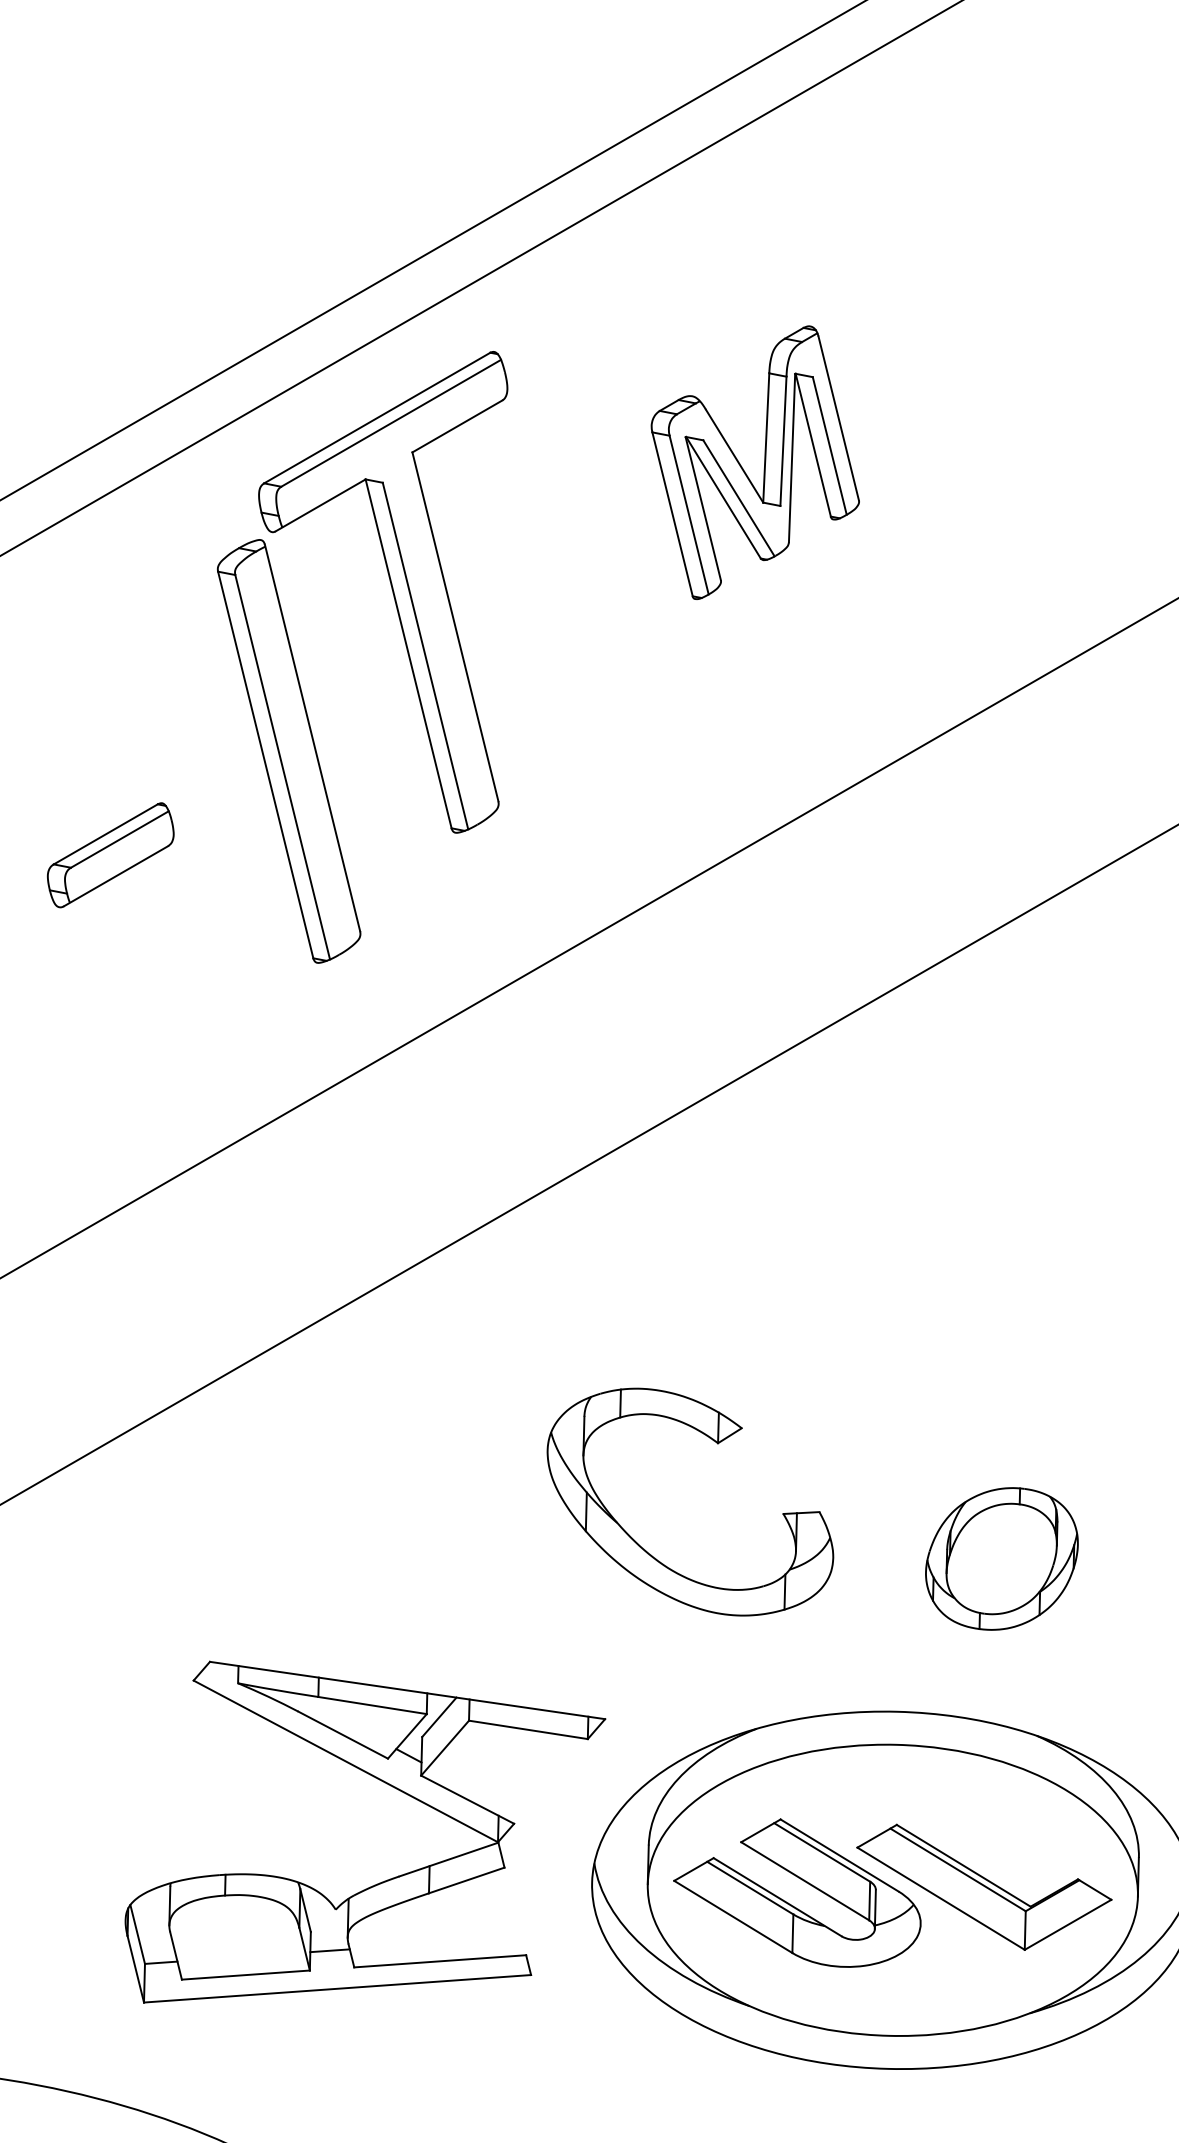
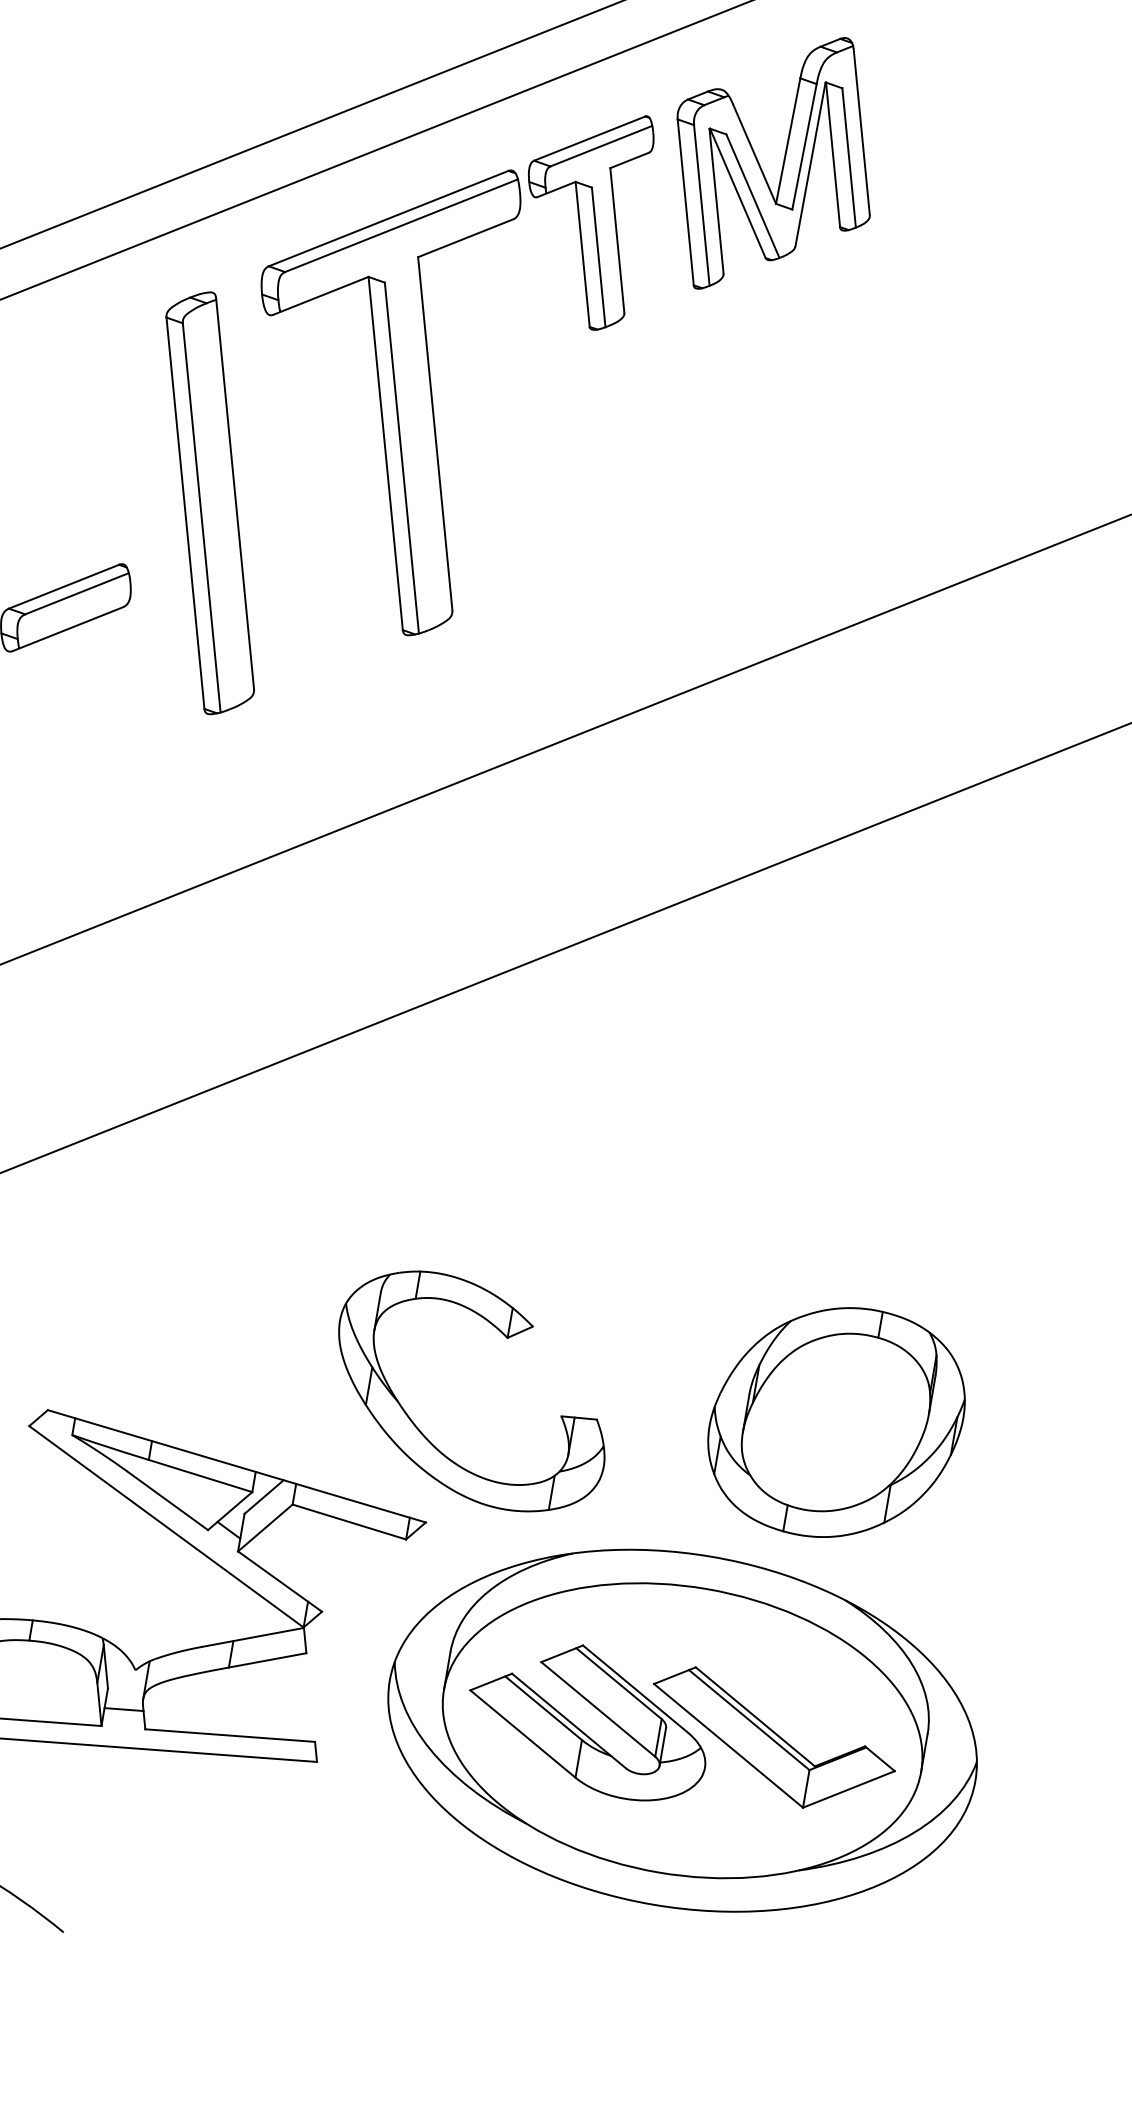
part: (571, 388) -> (582, 217), added
part: (764, 462) -> (782, 164), moved
part: (289, 751) -> (210, 503), moved
part: (717, 1444) -> (506, 1339), moved
part: (1001, 1558) -> (836, 1421), size x1.67

